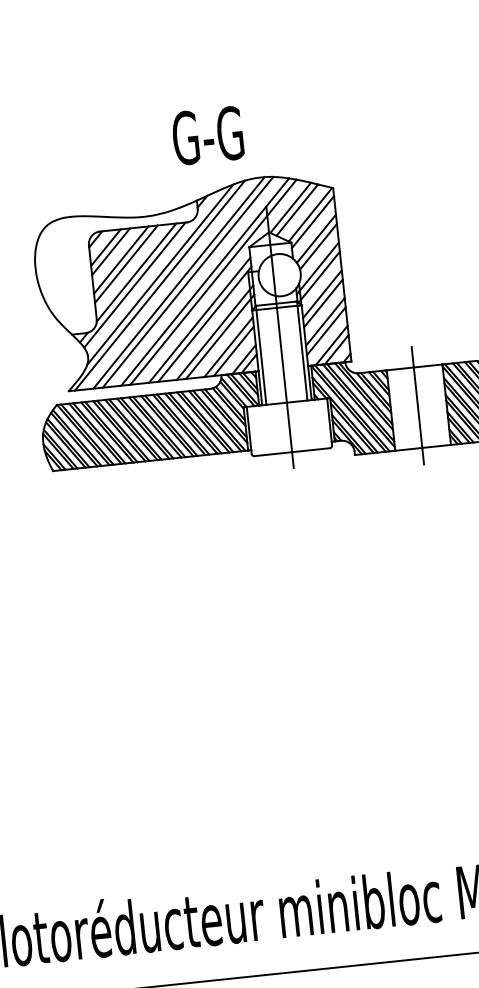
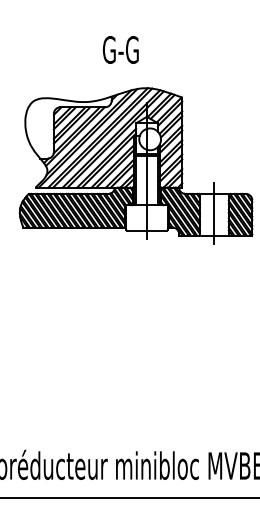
text: (207, 134) -> (120, 49), moved

